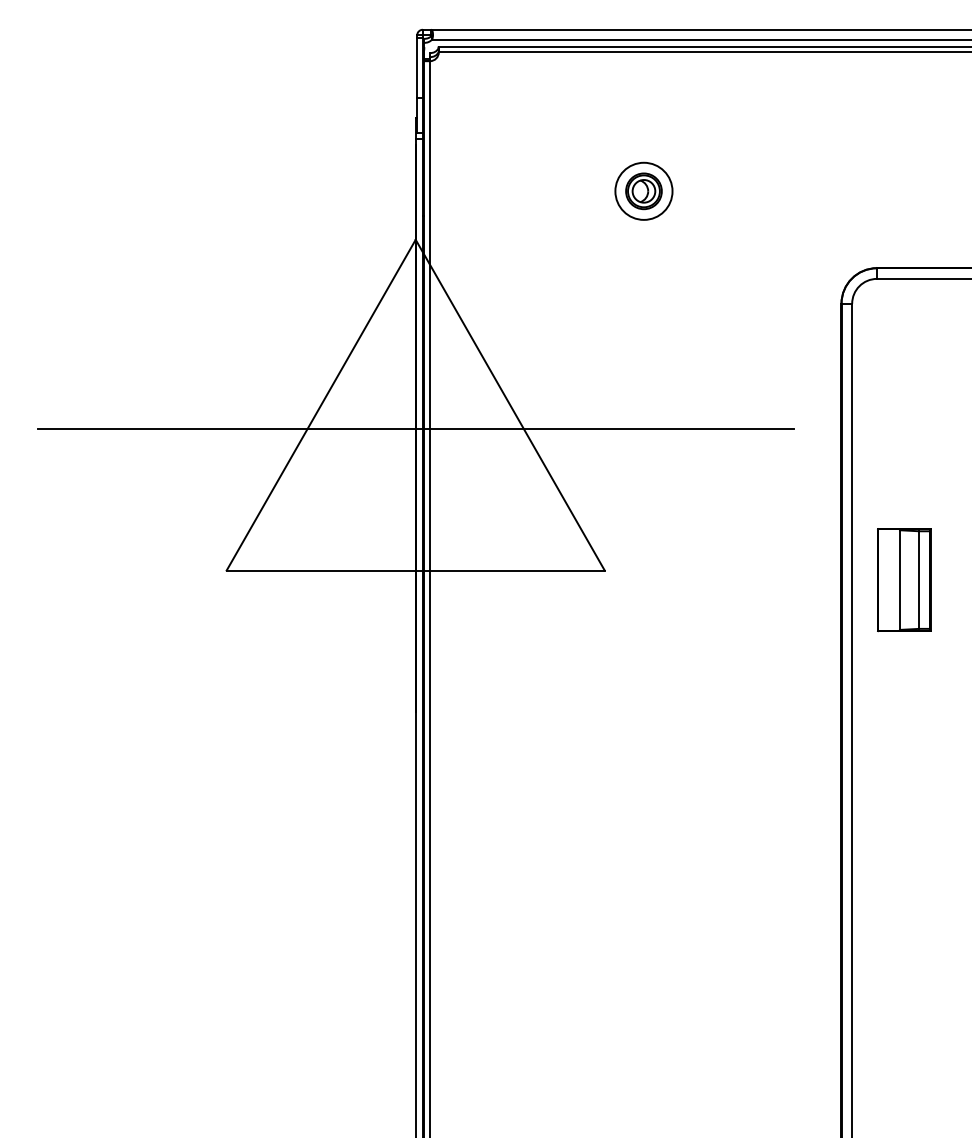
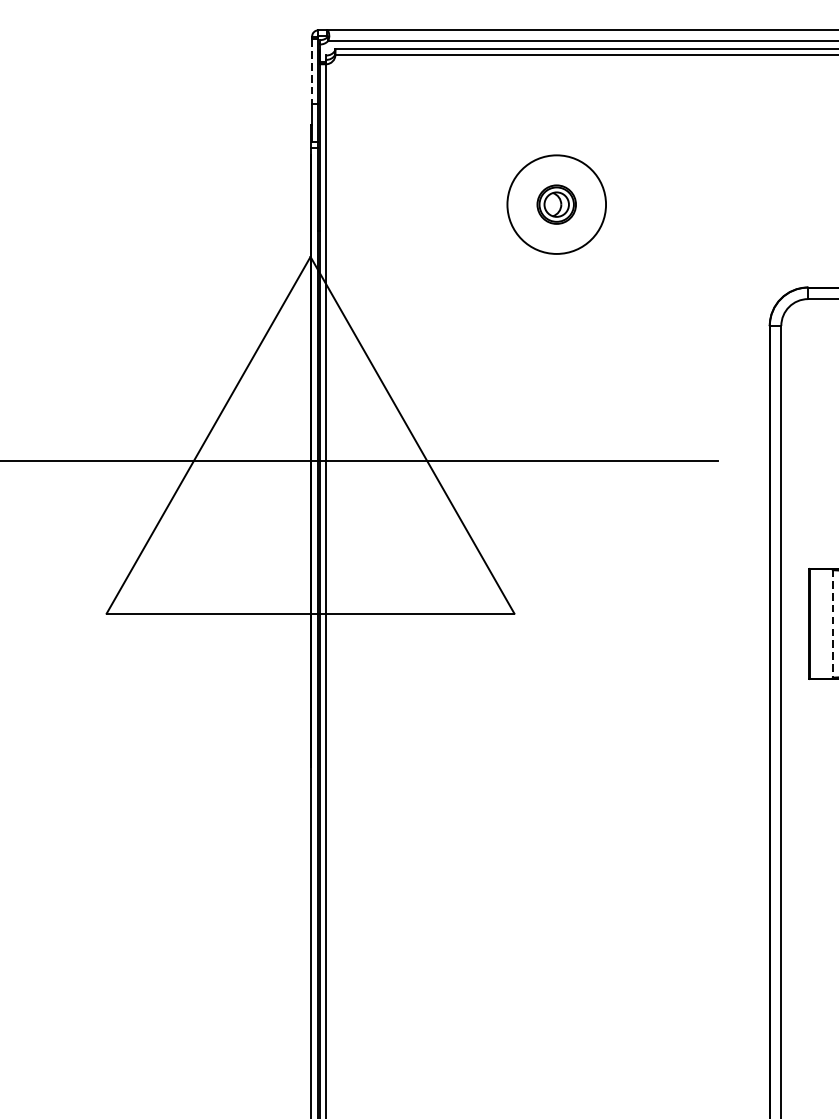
line: (417, 67) -> (312, 71), solid -> dashed
circle: (643, 190) -> (556, 203), size x1.6
line: (899, 580) -> (832, 624), solid -> dashed

